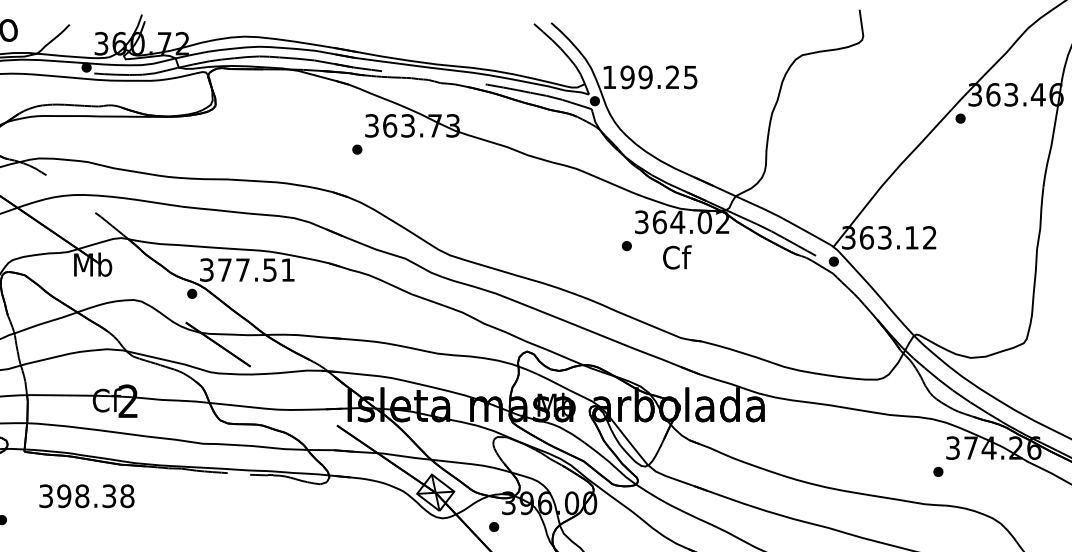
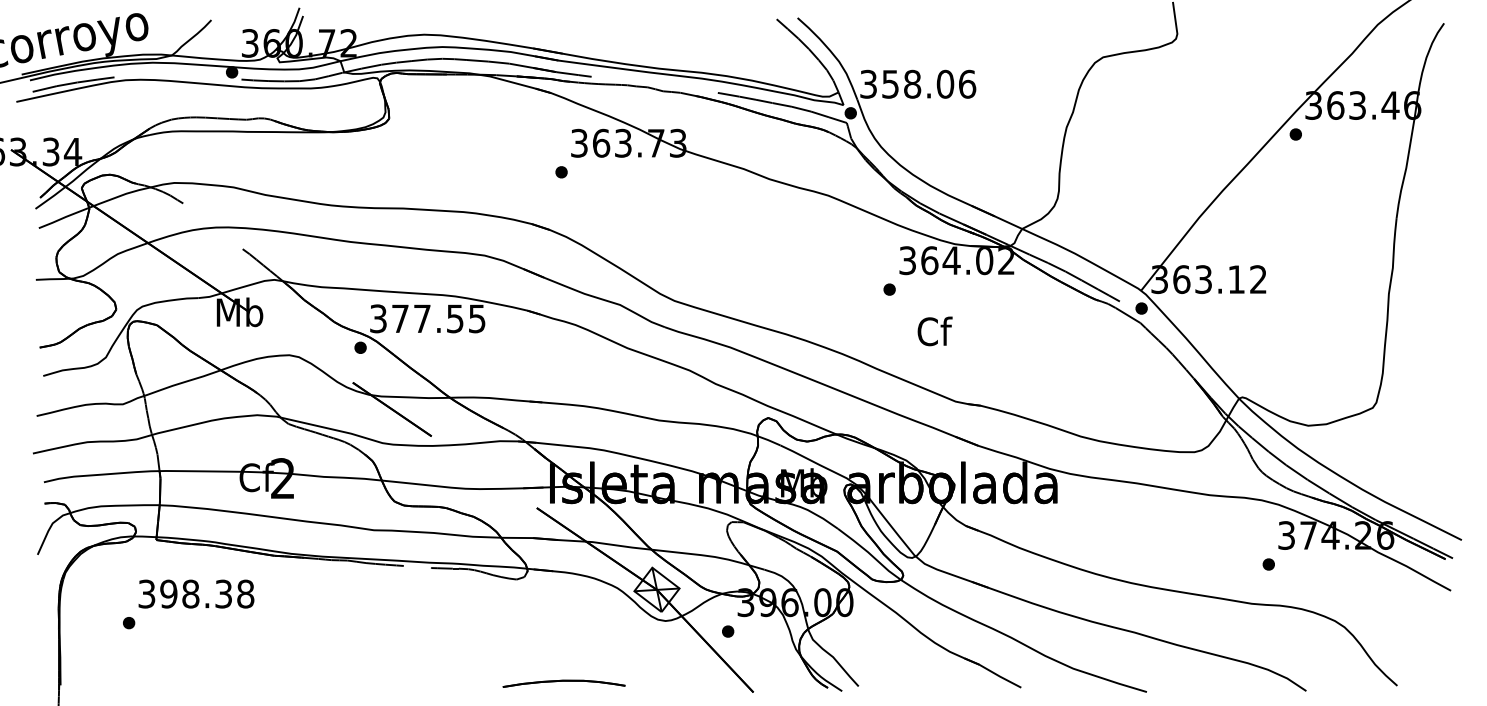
text: (650, 76) -> (918, 83), 199.25 -> 358.06
text: (676, 257) -> (934, 331), moved
text: (288, 269) -> (477, 318), 377.51 -> 377.55
text: (86, 495) -> (196, 593), moved

